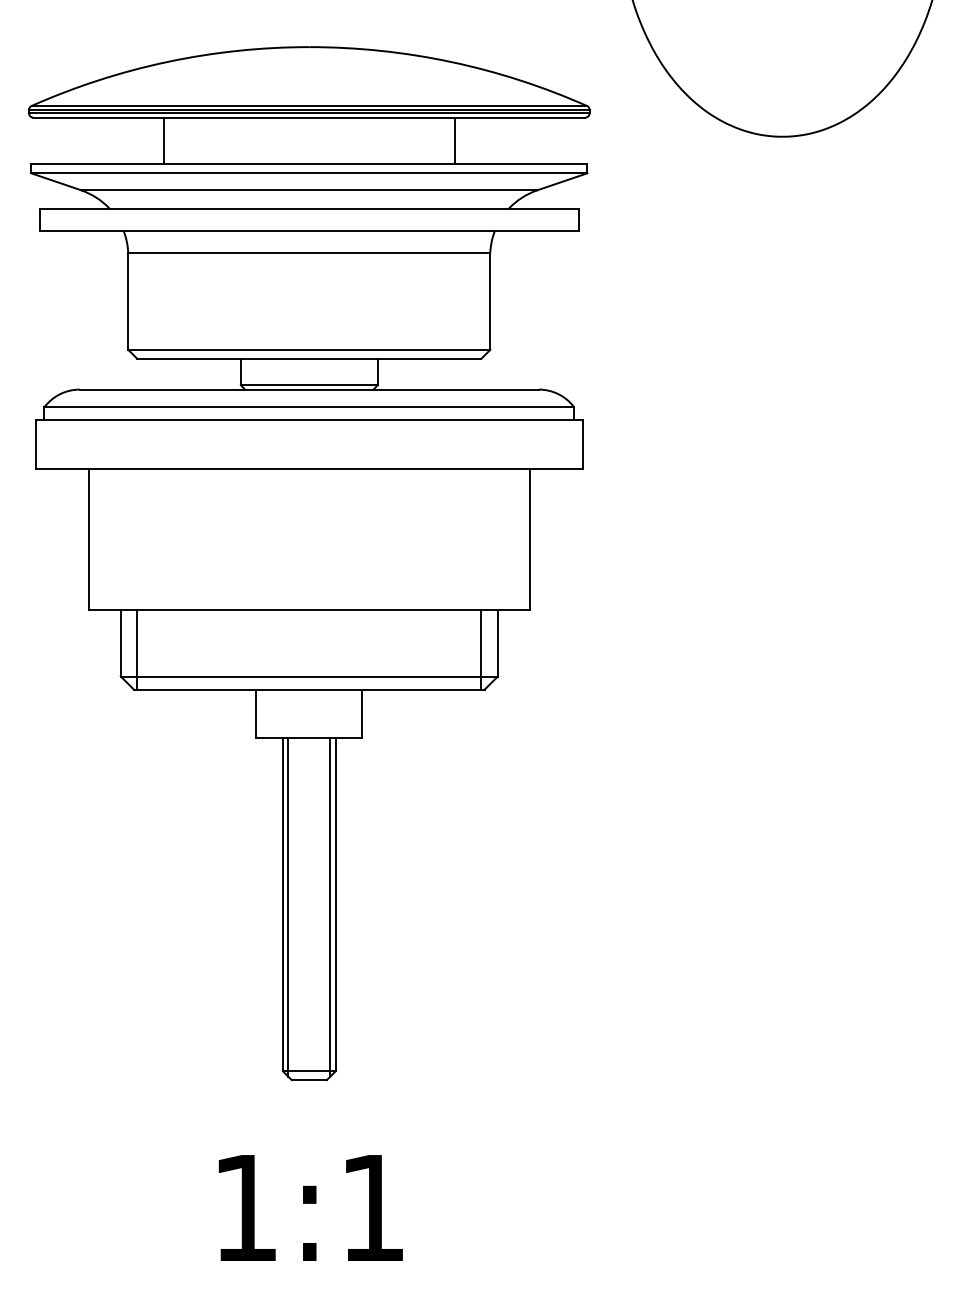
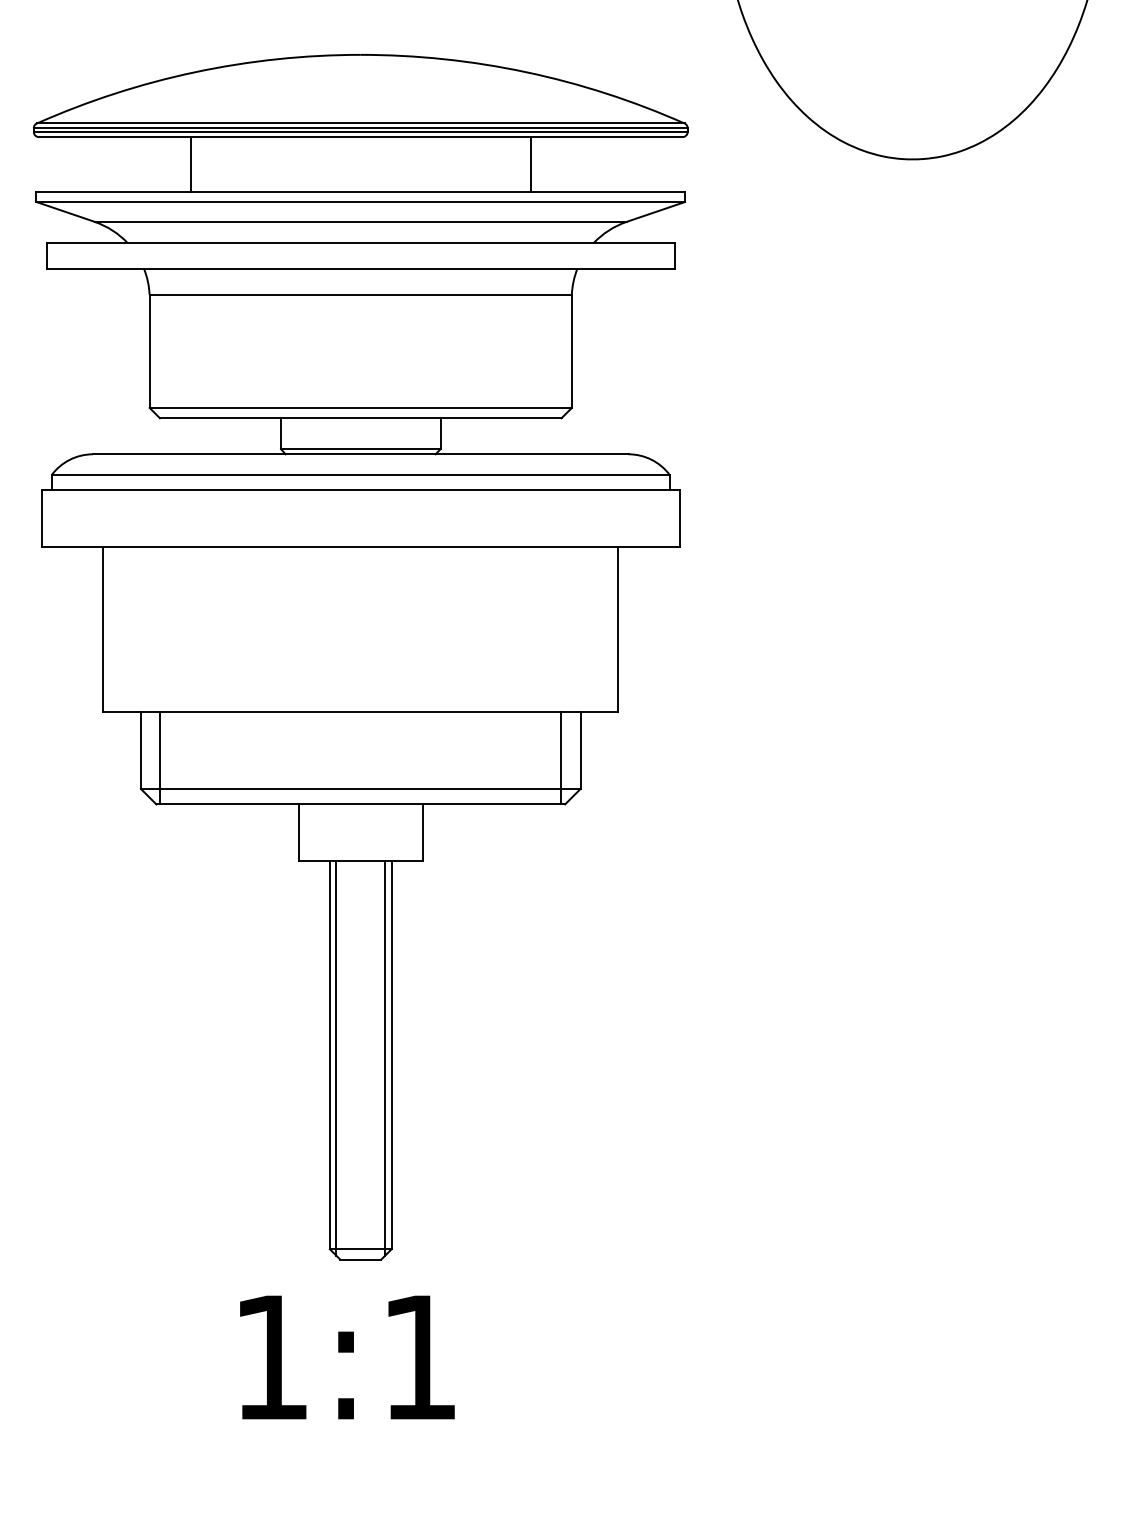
text: (310, 1207) -> (346, 1356), moved

